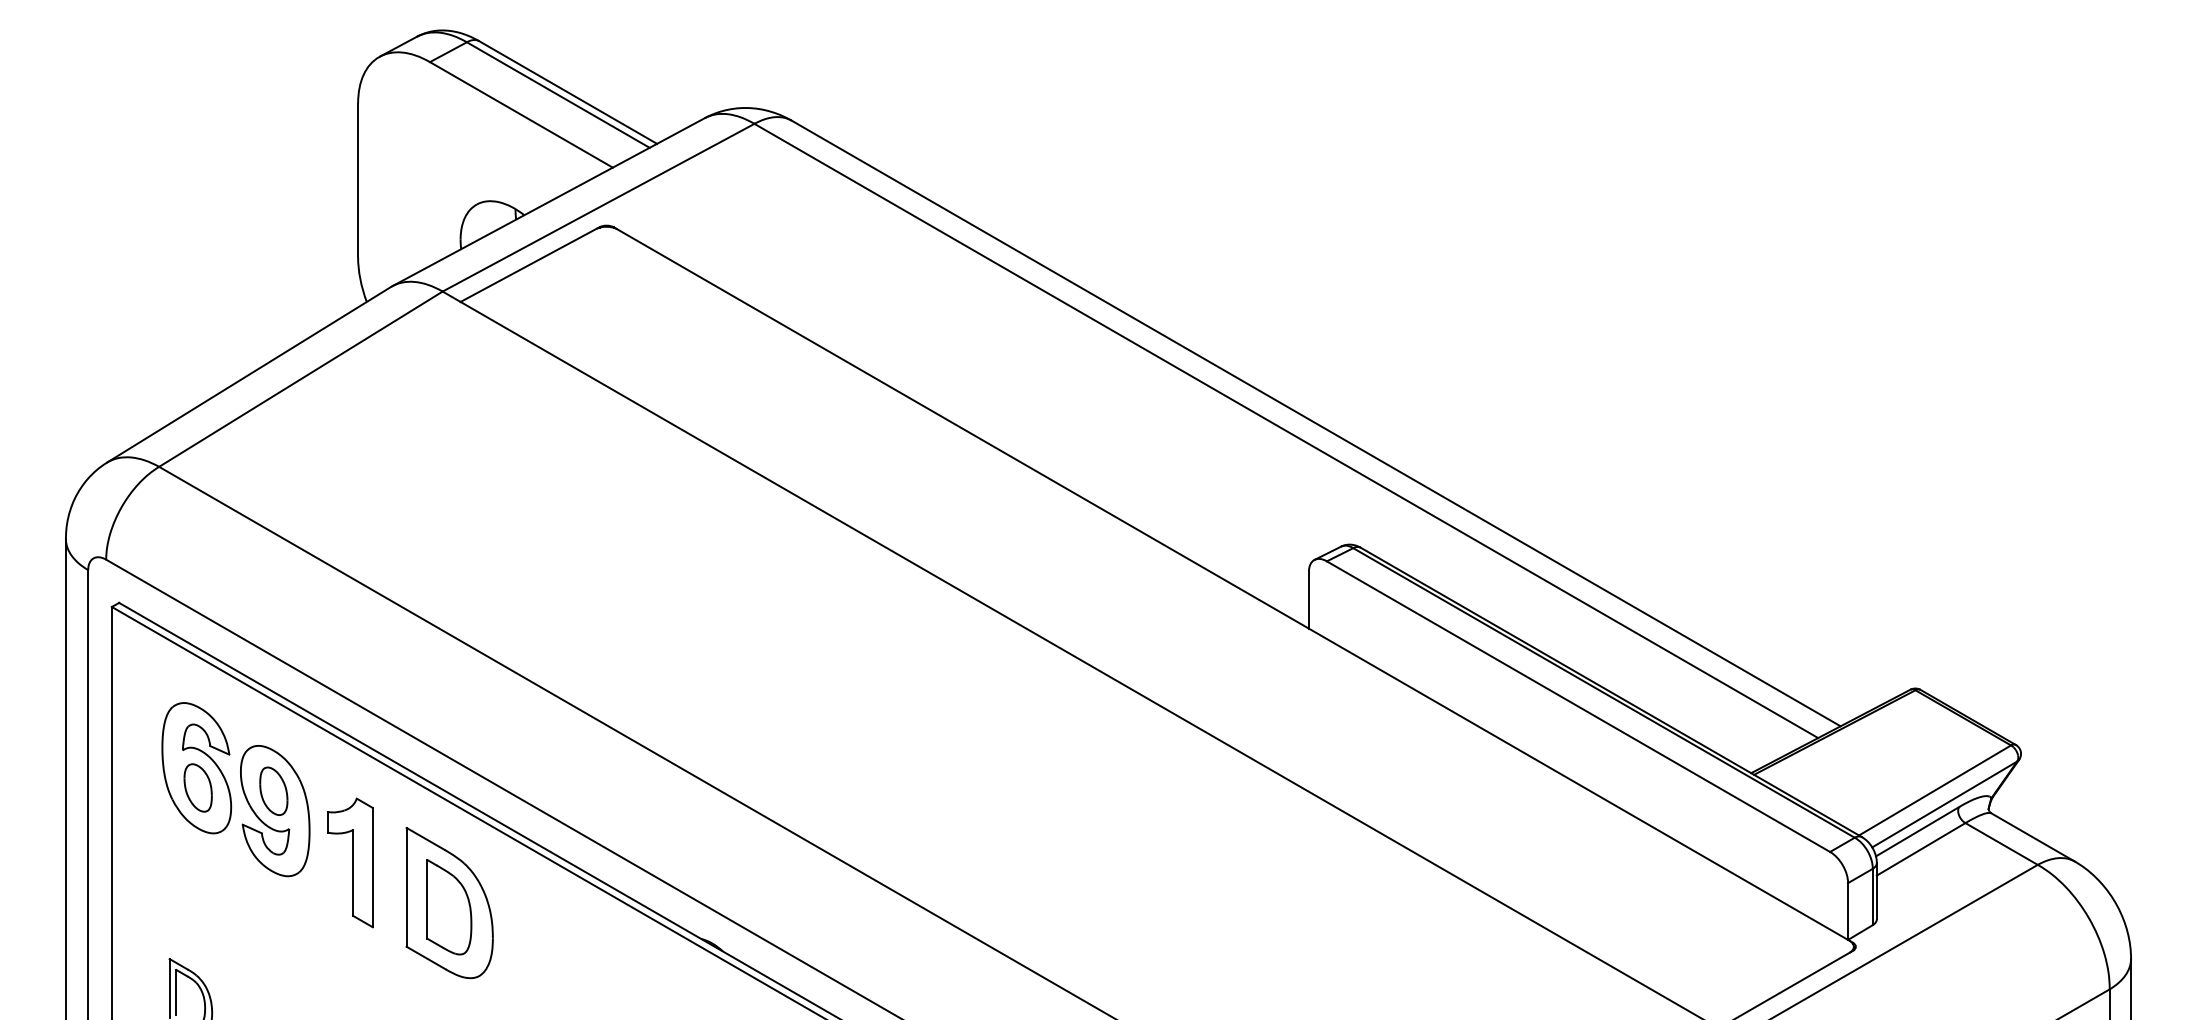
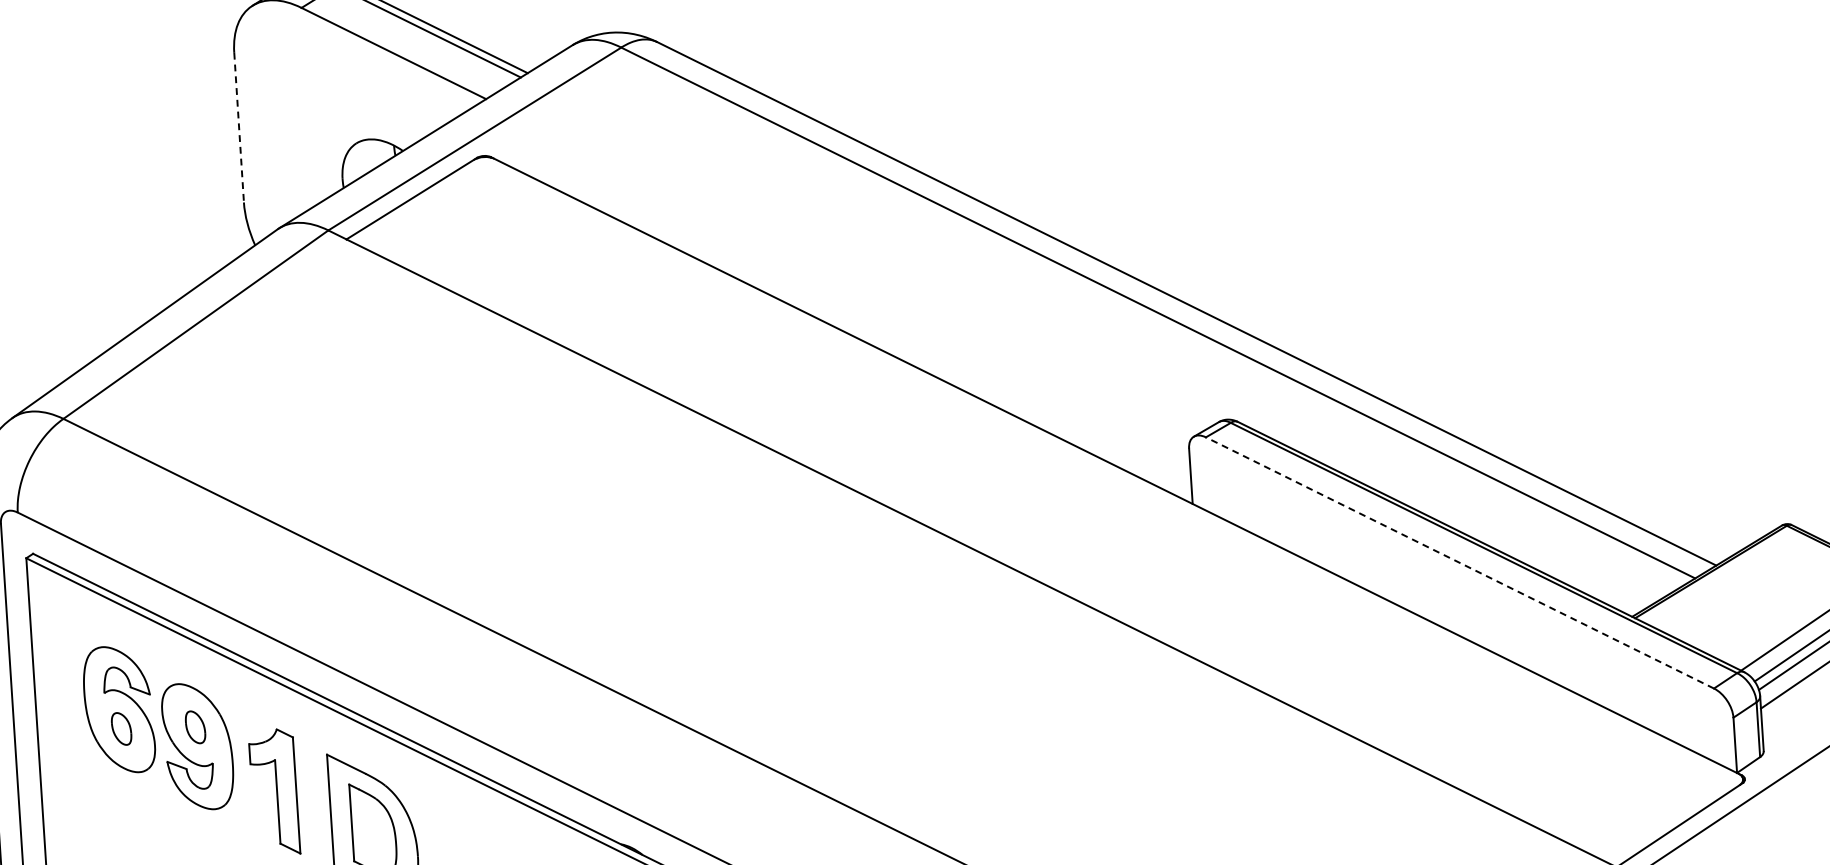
line: (358, 180) -> (239, 127), solid -> dashed
line: (1578, 706) -> (1459, 562), solid -> dashed
part: (197, 787) -> (120, 728), size x0.7
part: (273, 790) -> (195, 726), size x0.7

